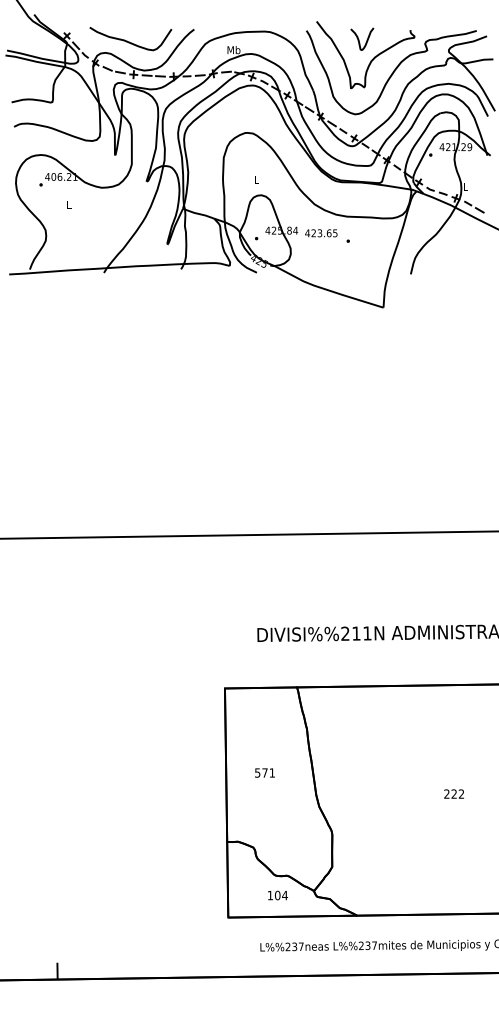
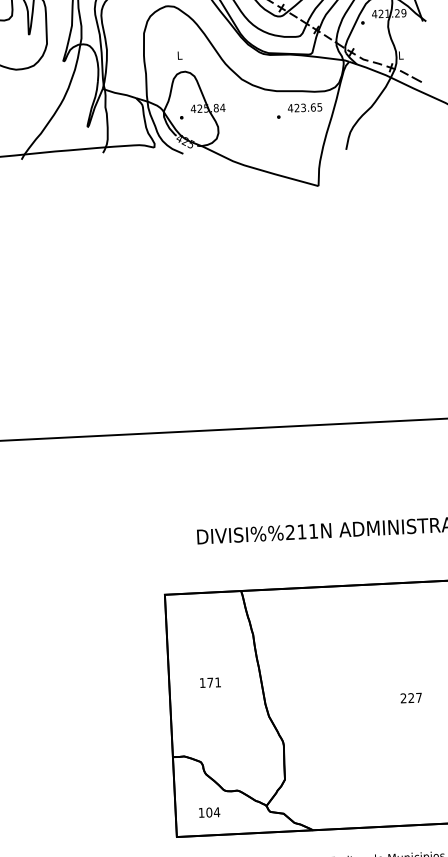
text: (321, 233) -> (305, 108), moved
text: (257, 772) -> (202, 682), 571 -> 171
text: (461, 793) -> (418, 697), 222 -> 227
text: (277, 895) -> (209, 812), moved

